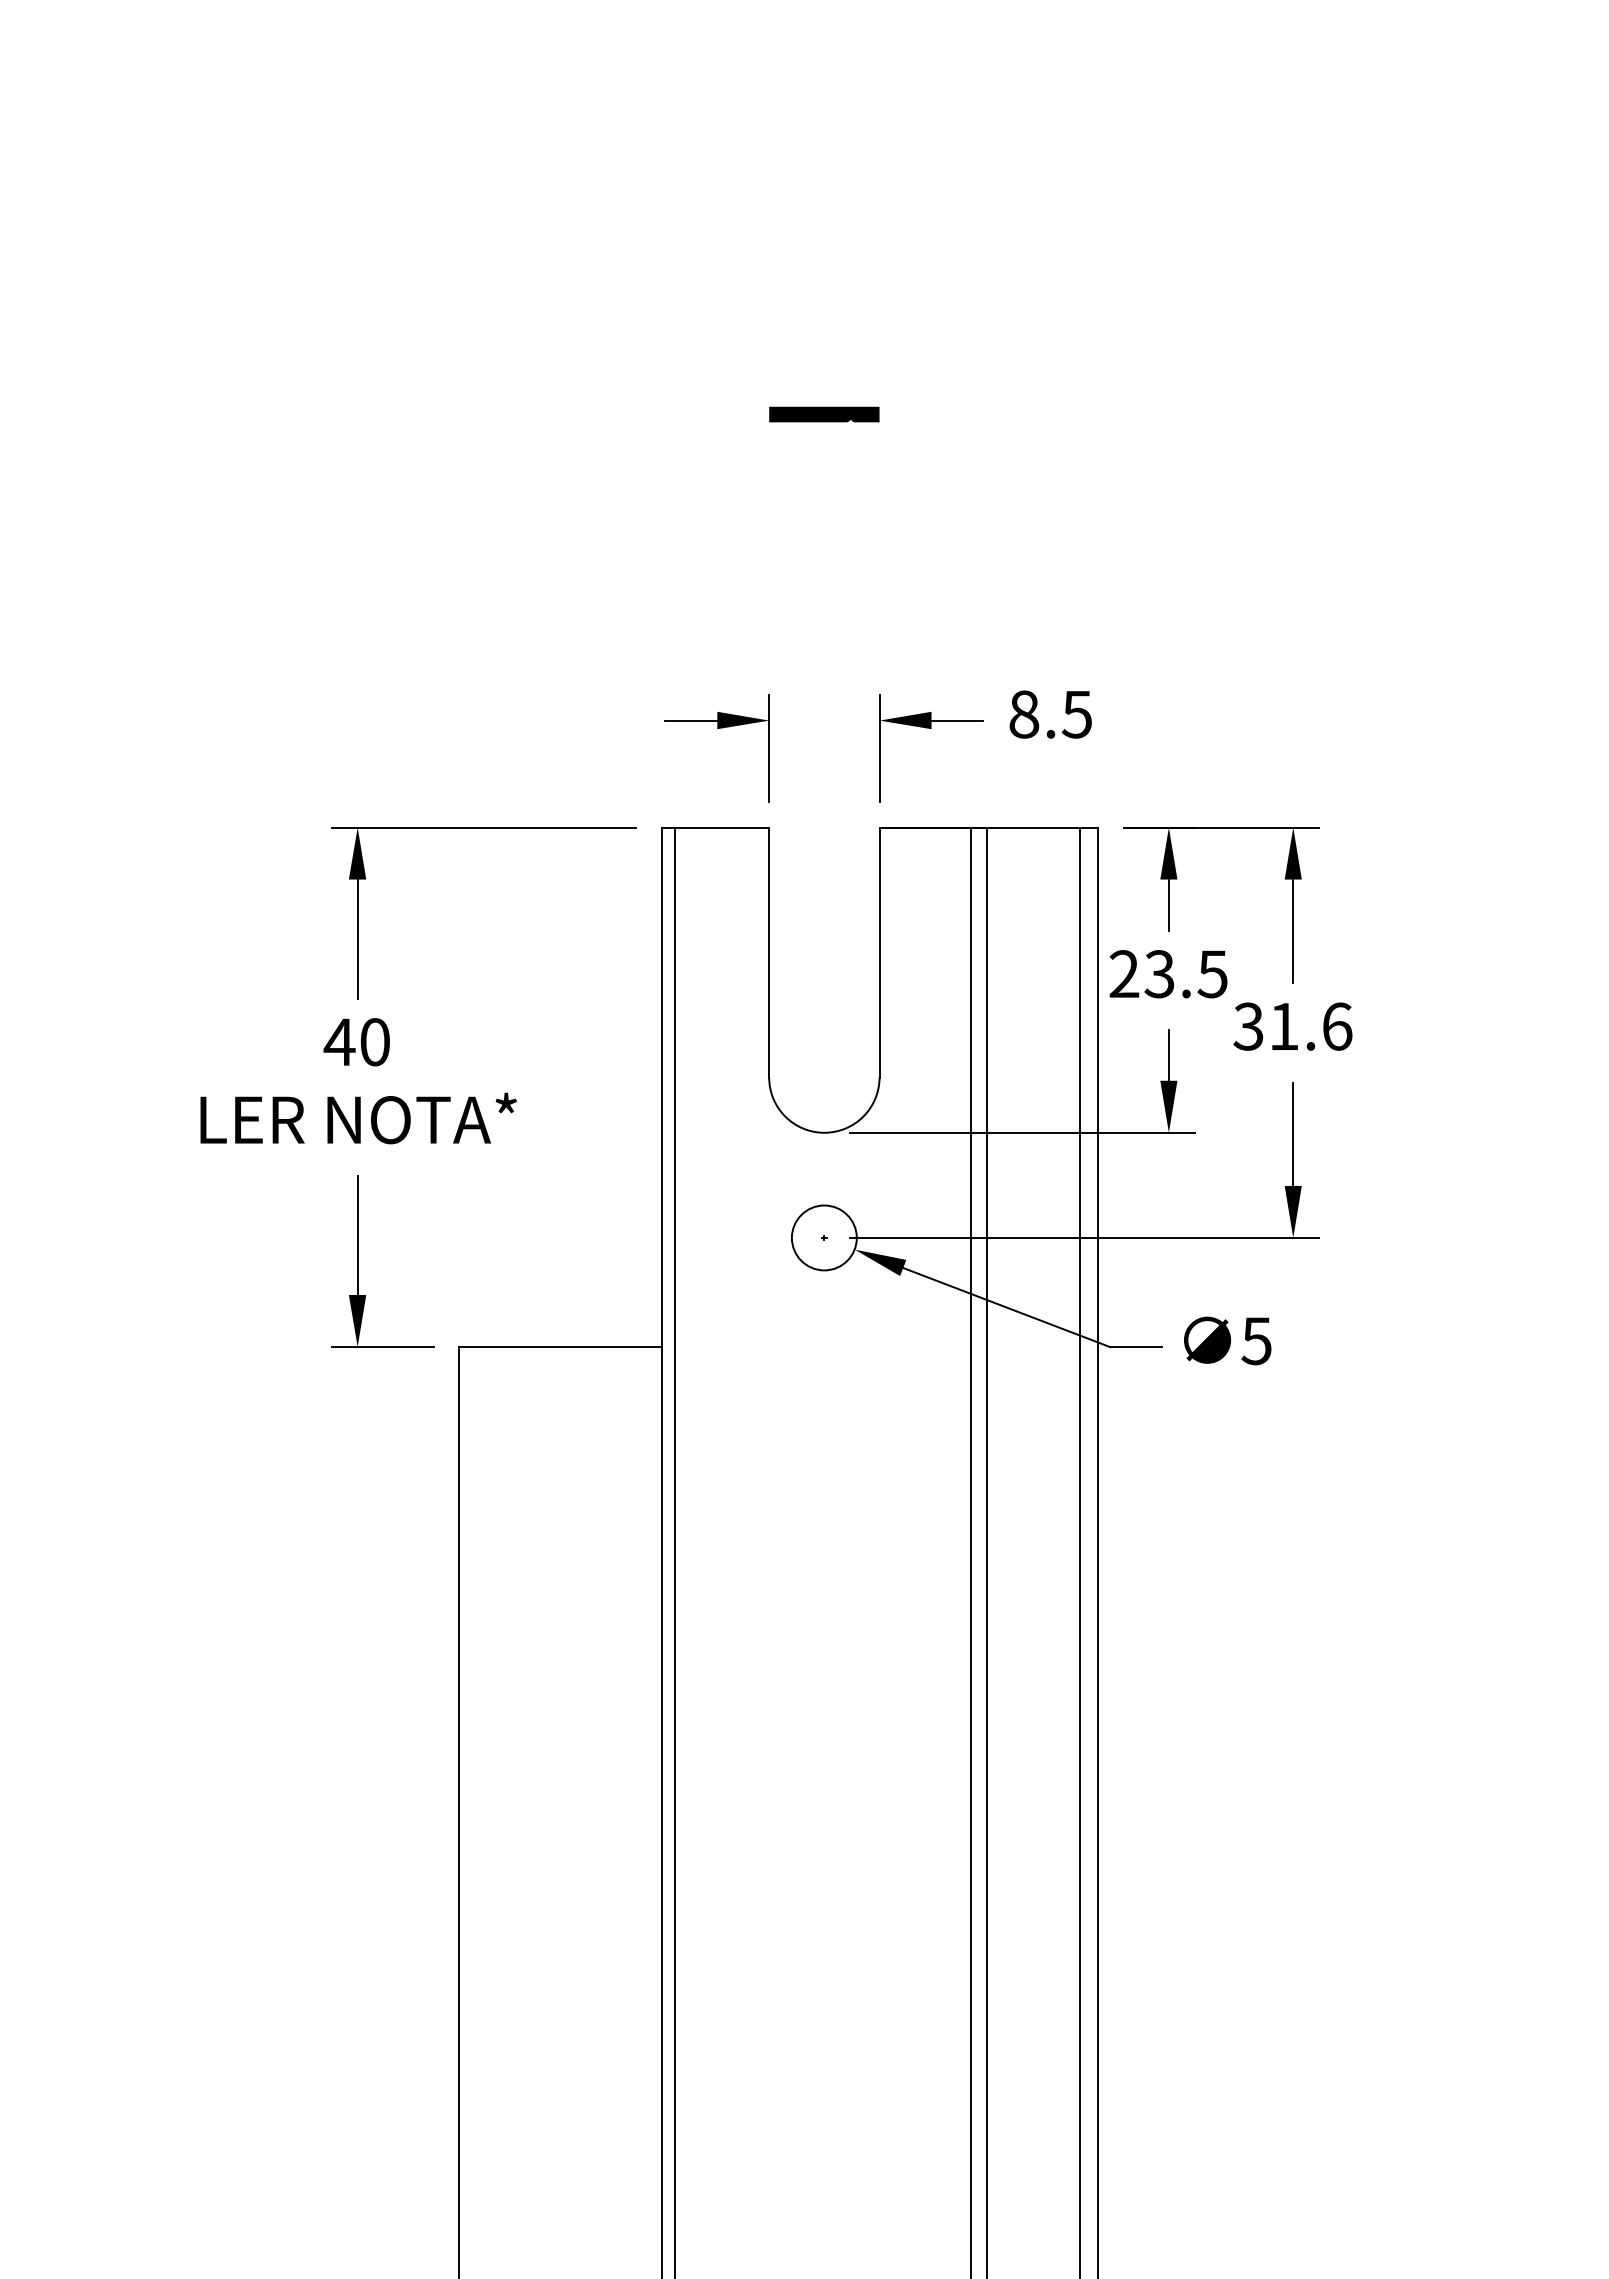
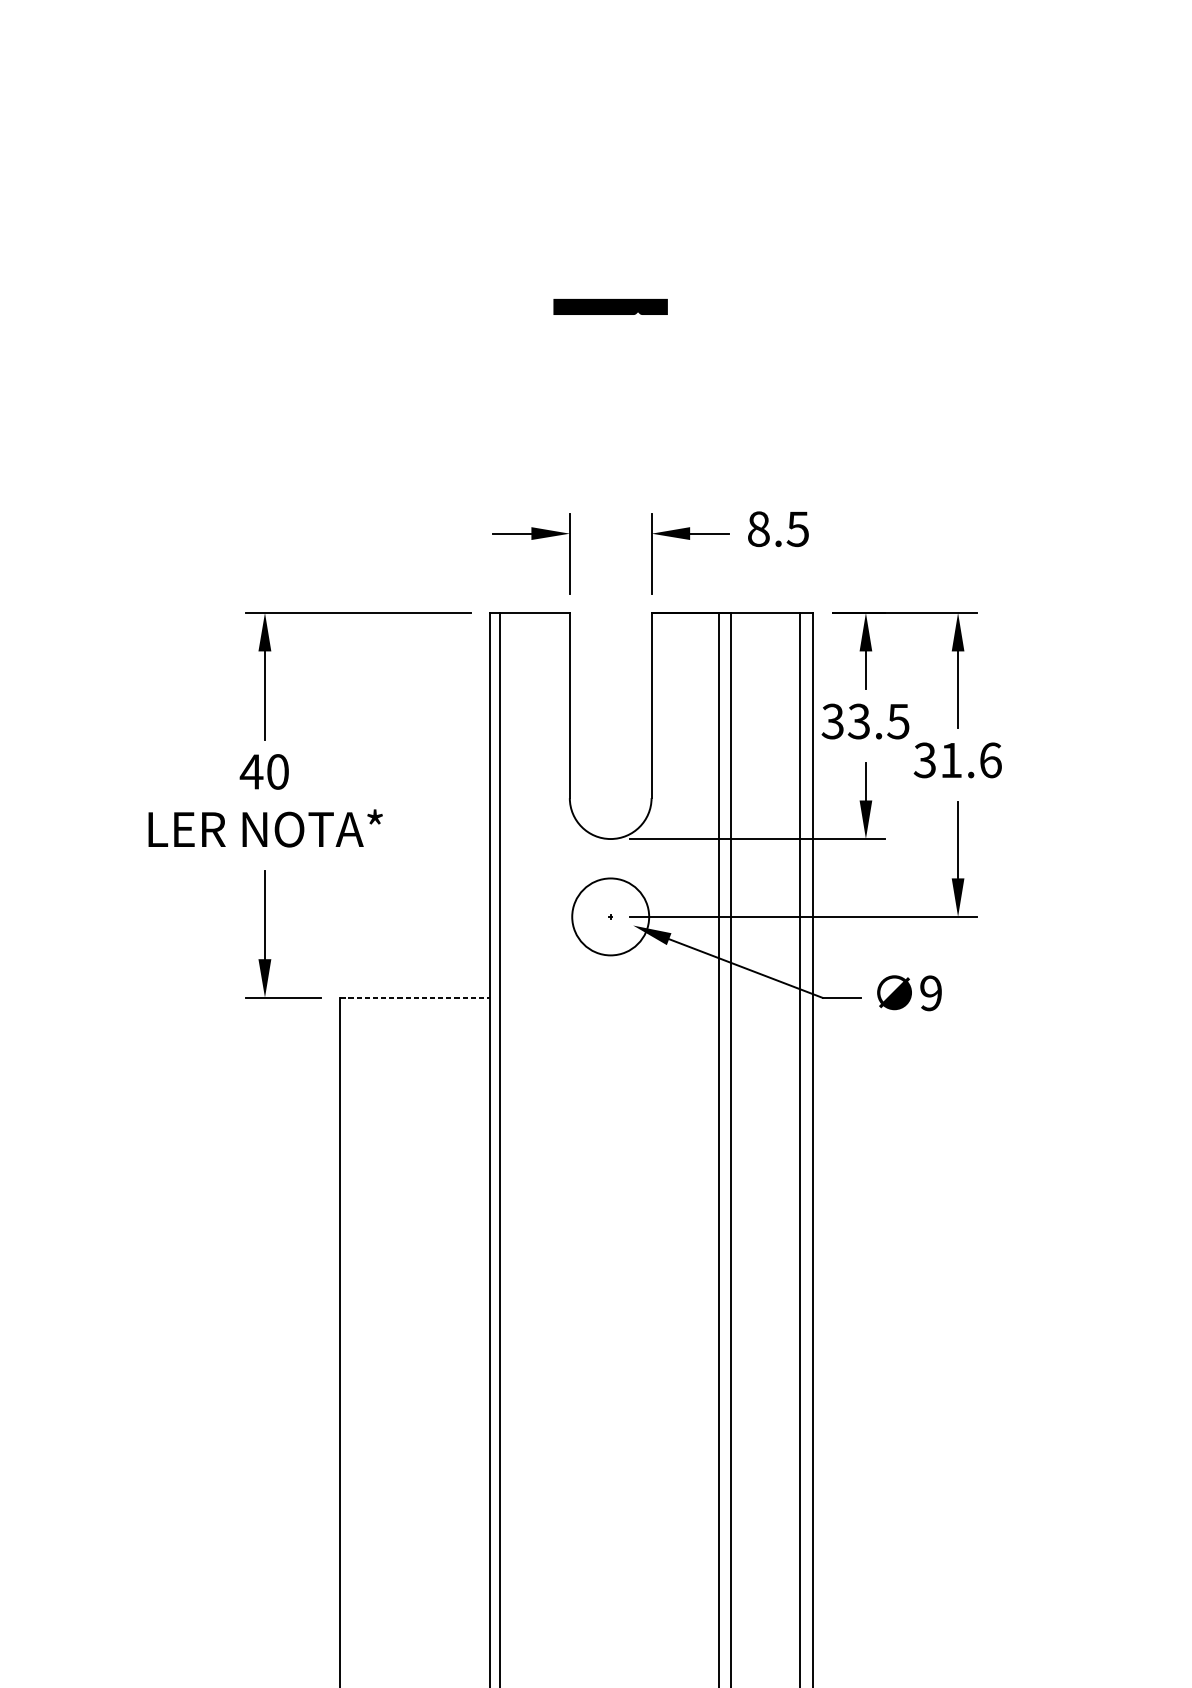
part: (824, 414) -> (610, 306), size x1.4
text: (1124, 974) -> (833, 721), 23.5 -> 33.5
circle: (823, 1237) -> (610, 916), size x1.6
text: (1256, 1341) -> (930, 993), 5 -> 9
line: (561, 1347) -> (415, 998), solid -> dashed

